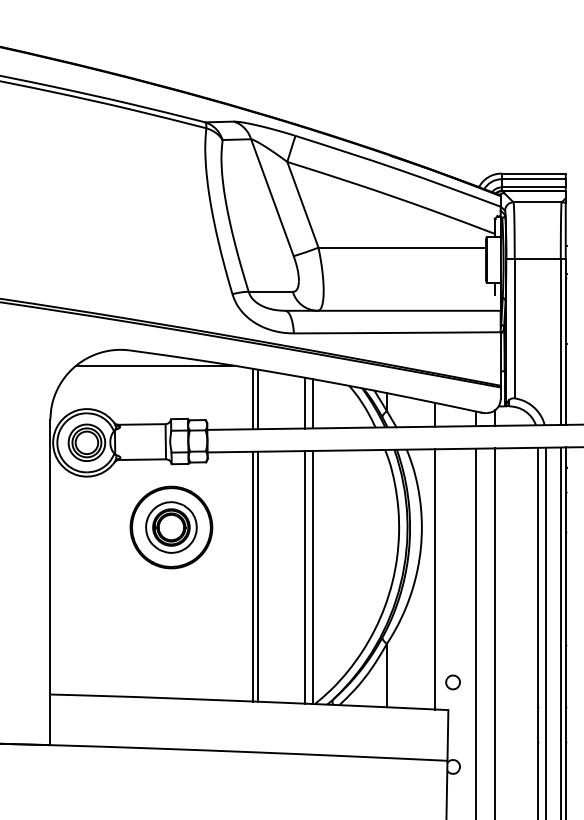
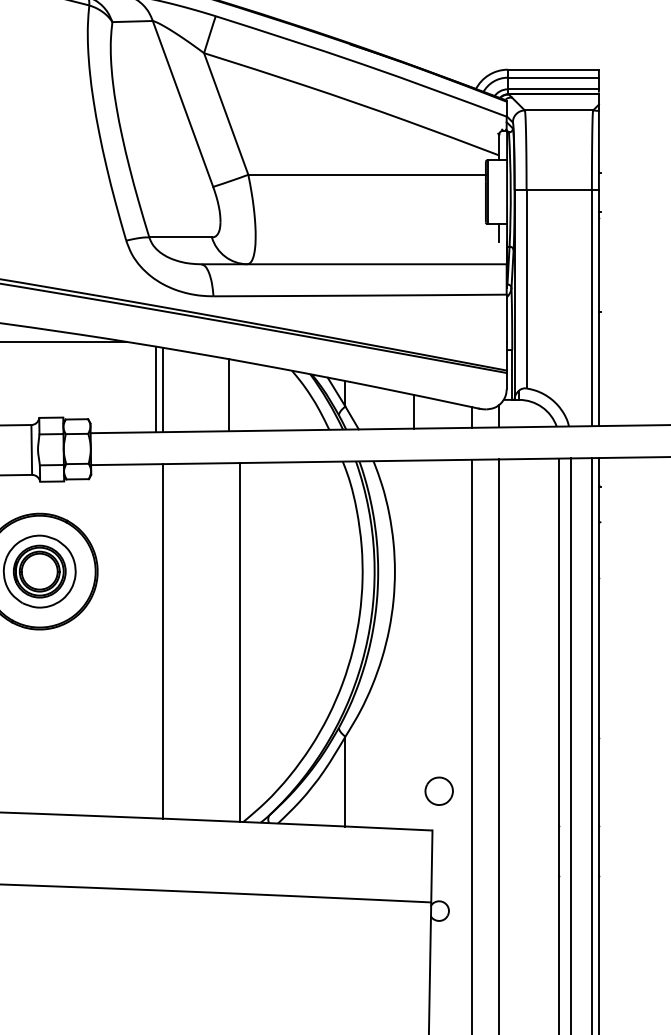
line: (312, 403) -> (239, 395), removed
line: (253, 576) -> (156, 641), removed
line: (304, 577) -> (228, 642), removed
line: (435, 579) -> (414, 645), removed
part: (452, 682) -> (438, 791), size x1.4

